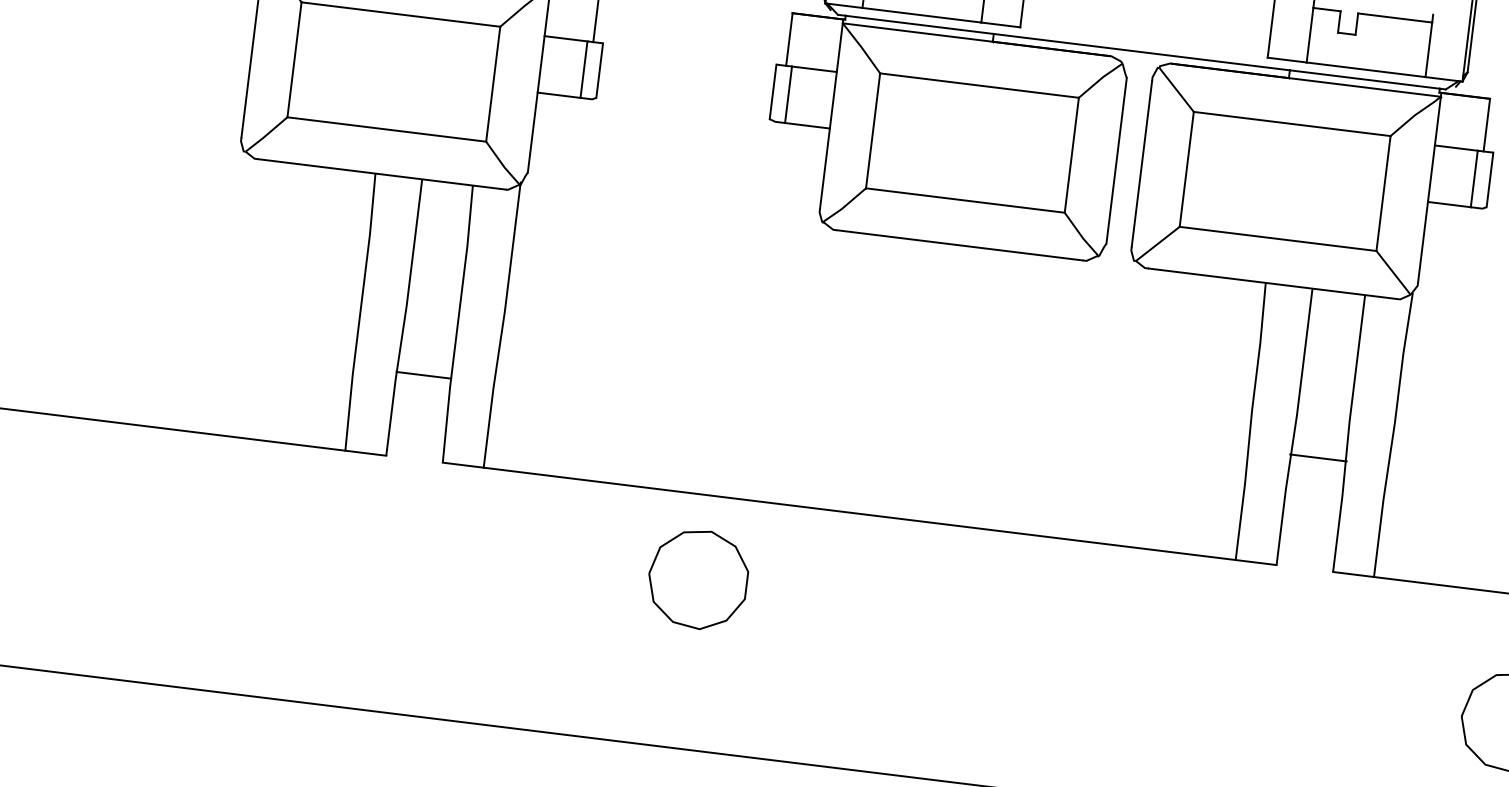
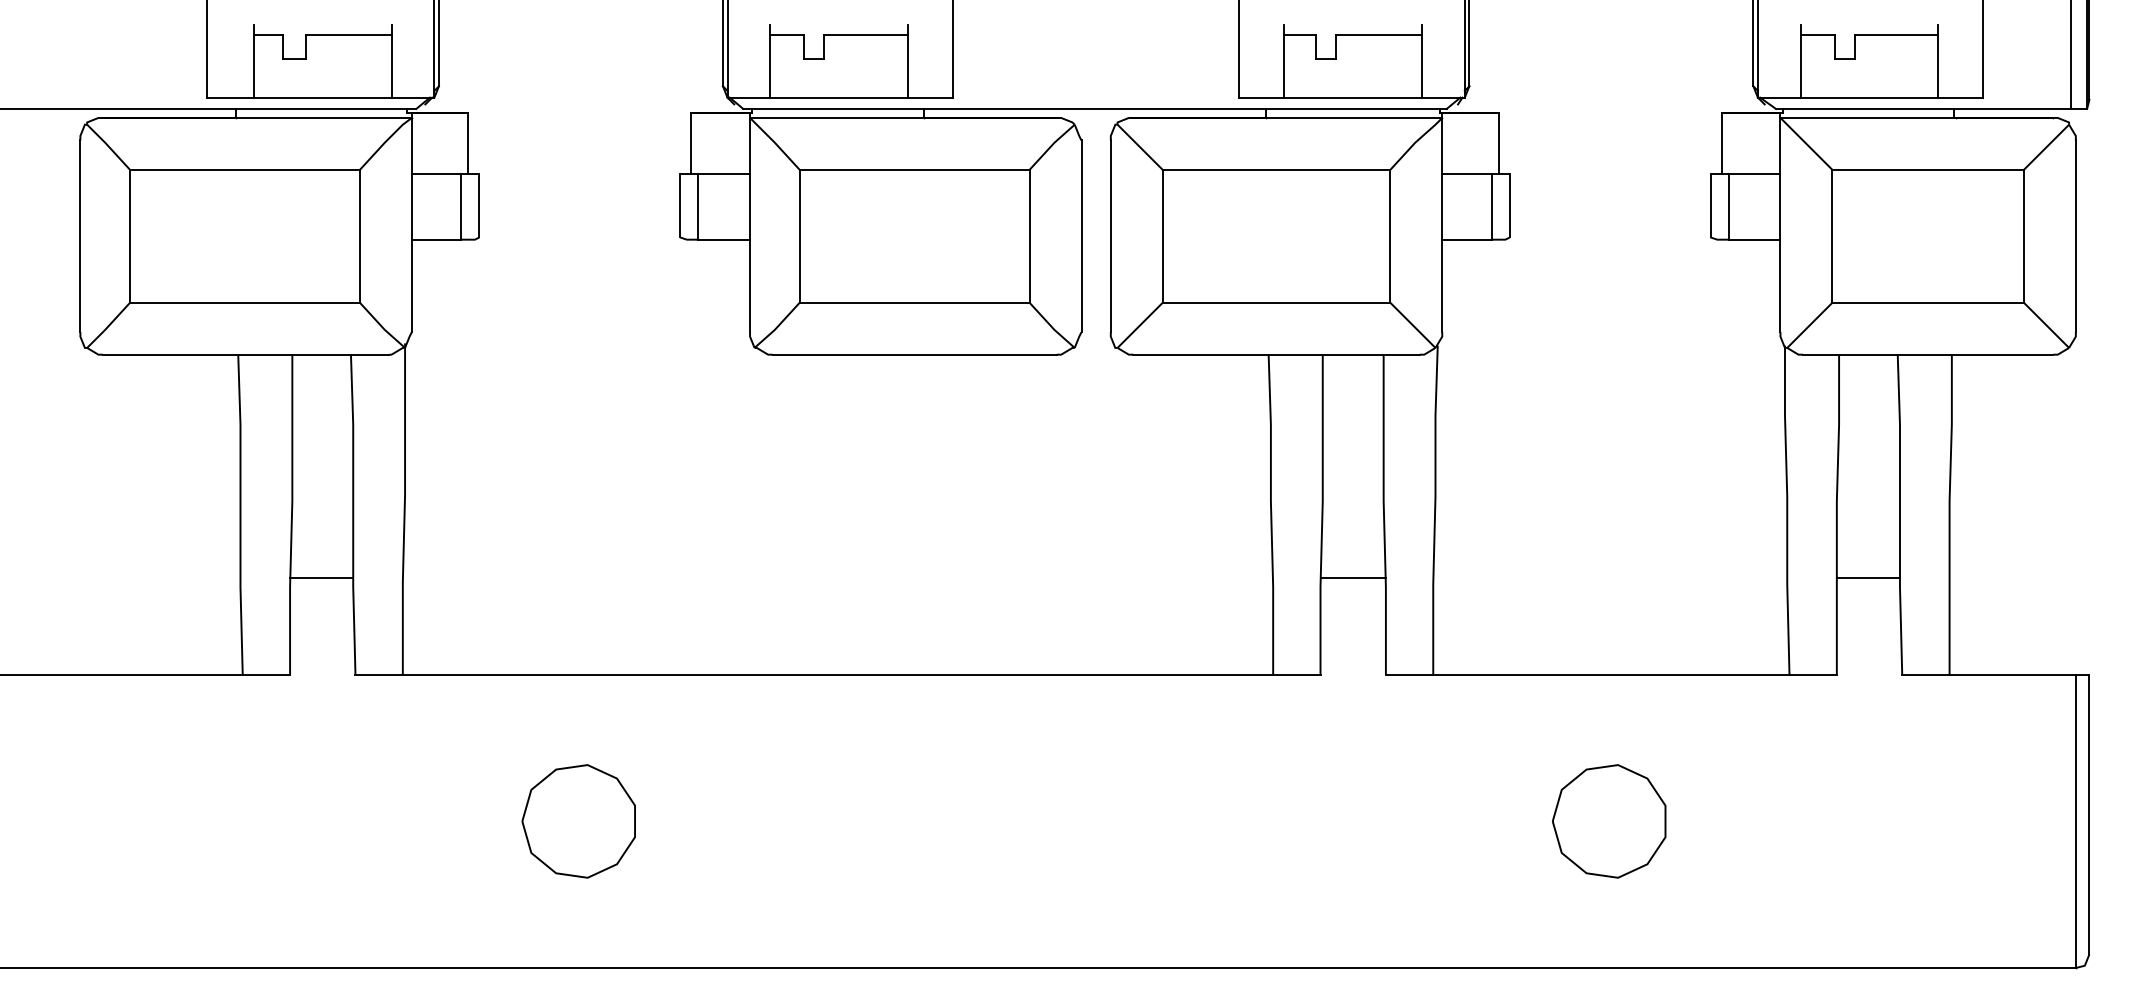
line: (1317, 457) -> (1352, 577), moved
part: (697, 579) -> (578, 821), moved

